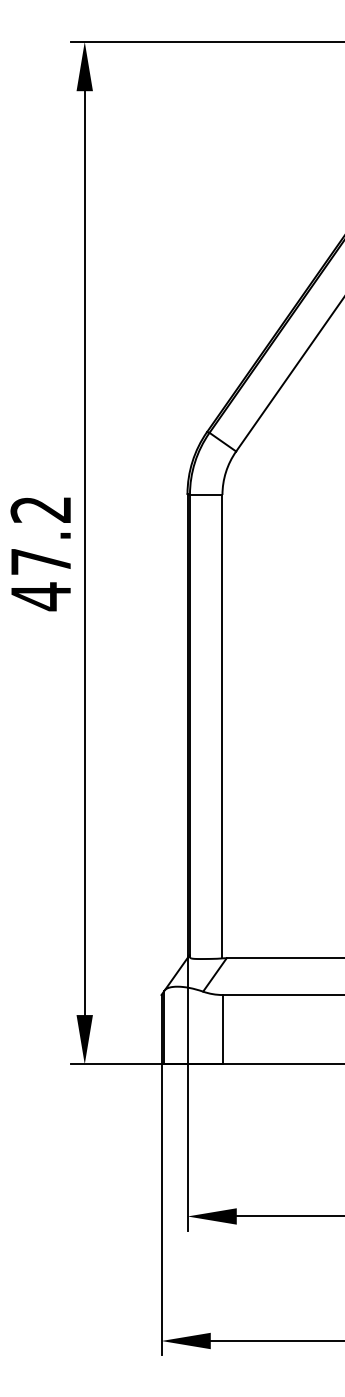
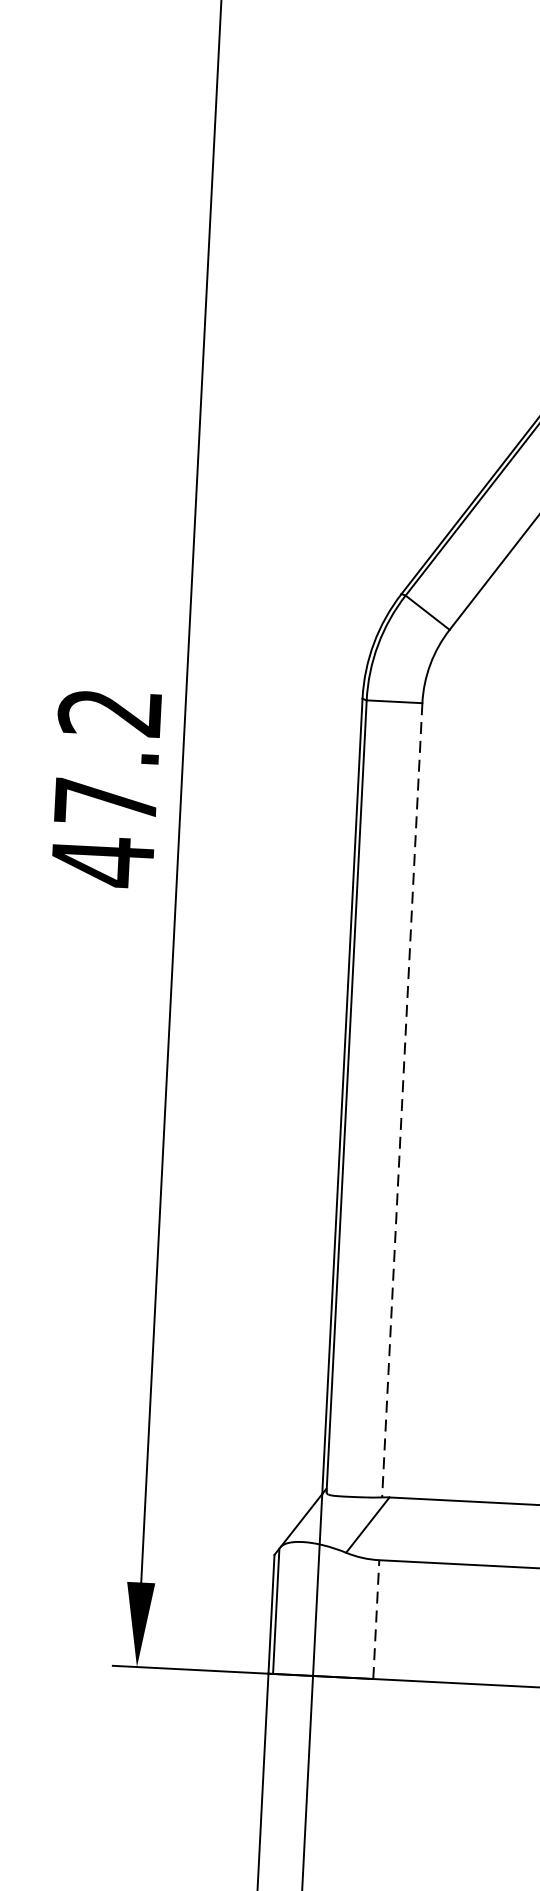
line: (222, 726) -> (402, 1100), solid -> dashed
line: (222, 1029) -> (376, 1619), solid -> dashed

